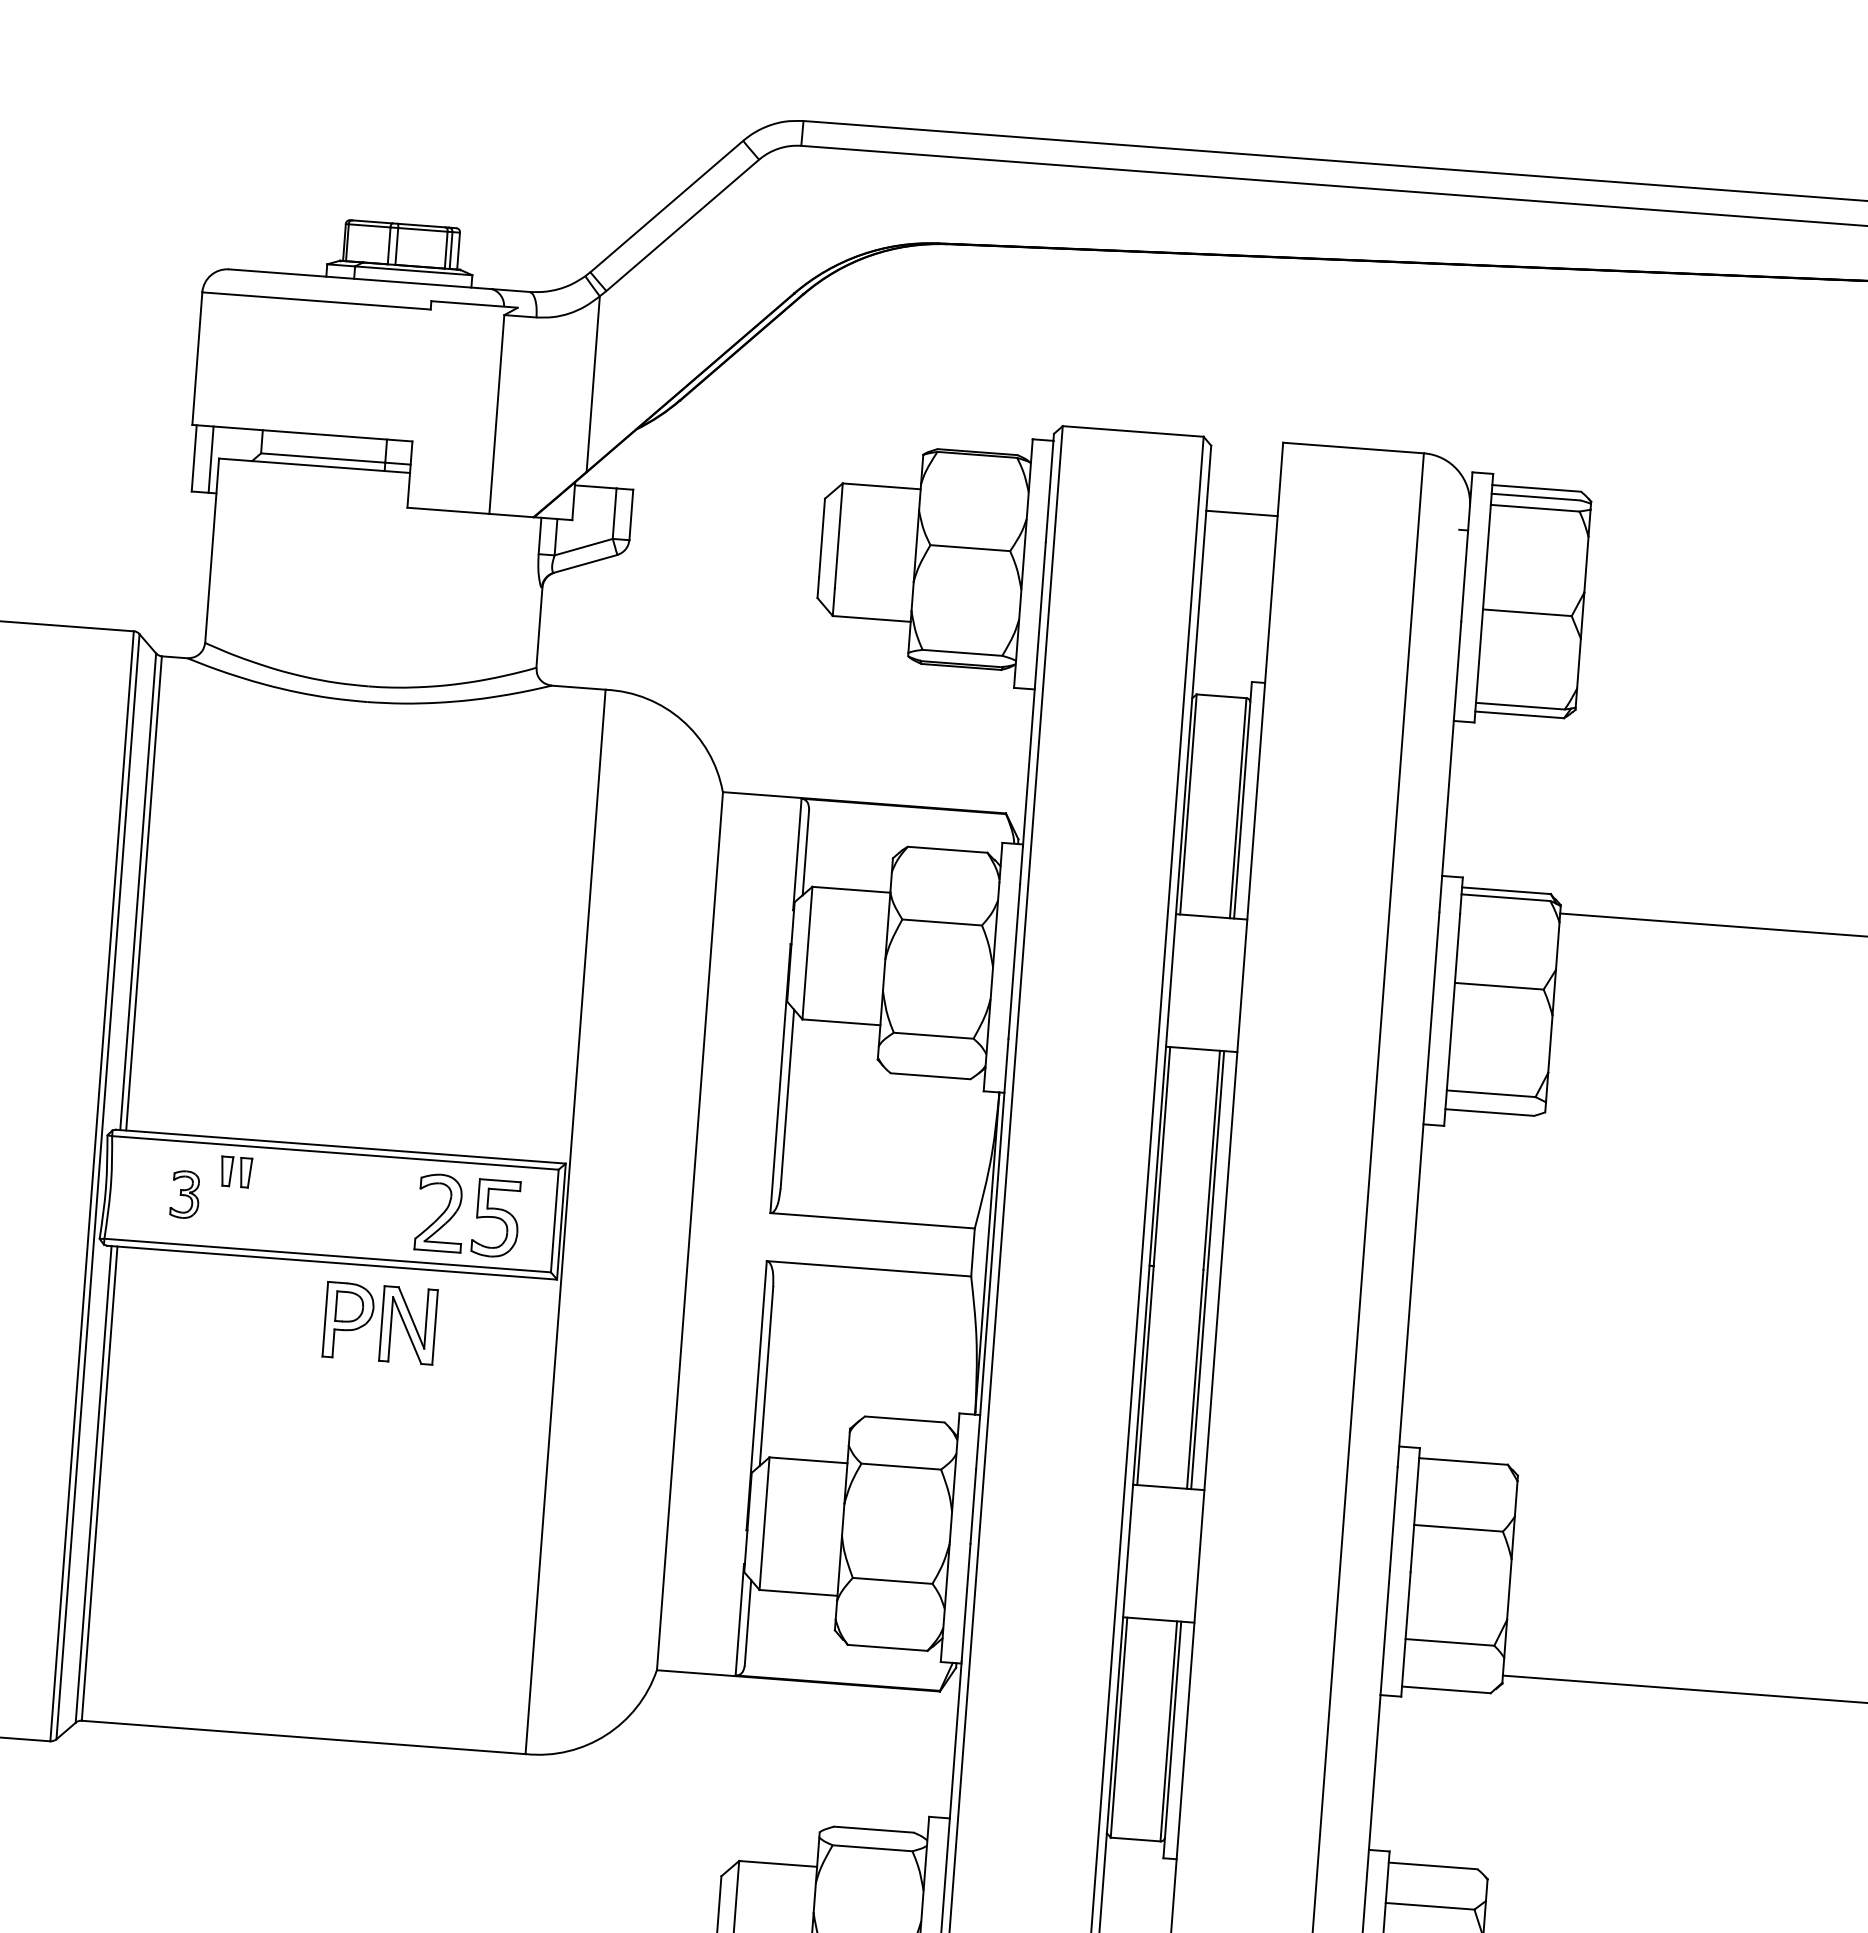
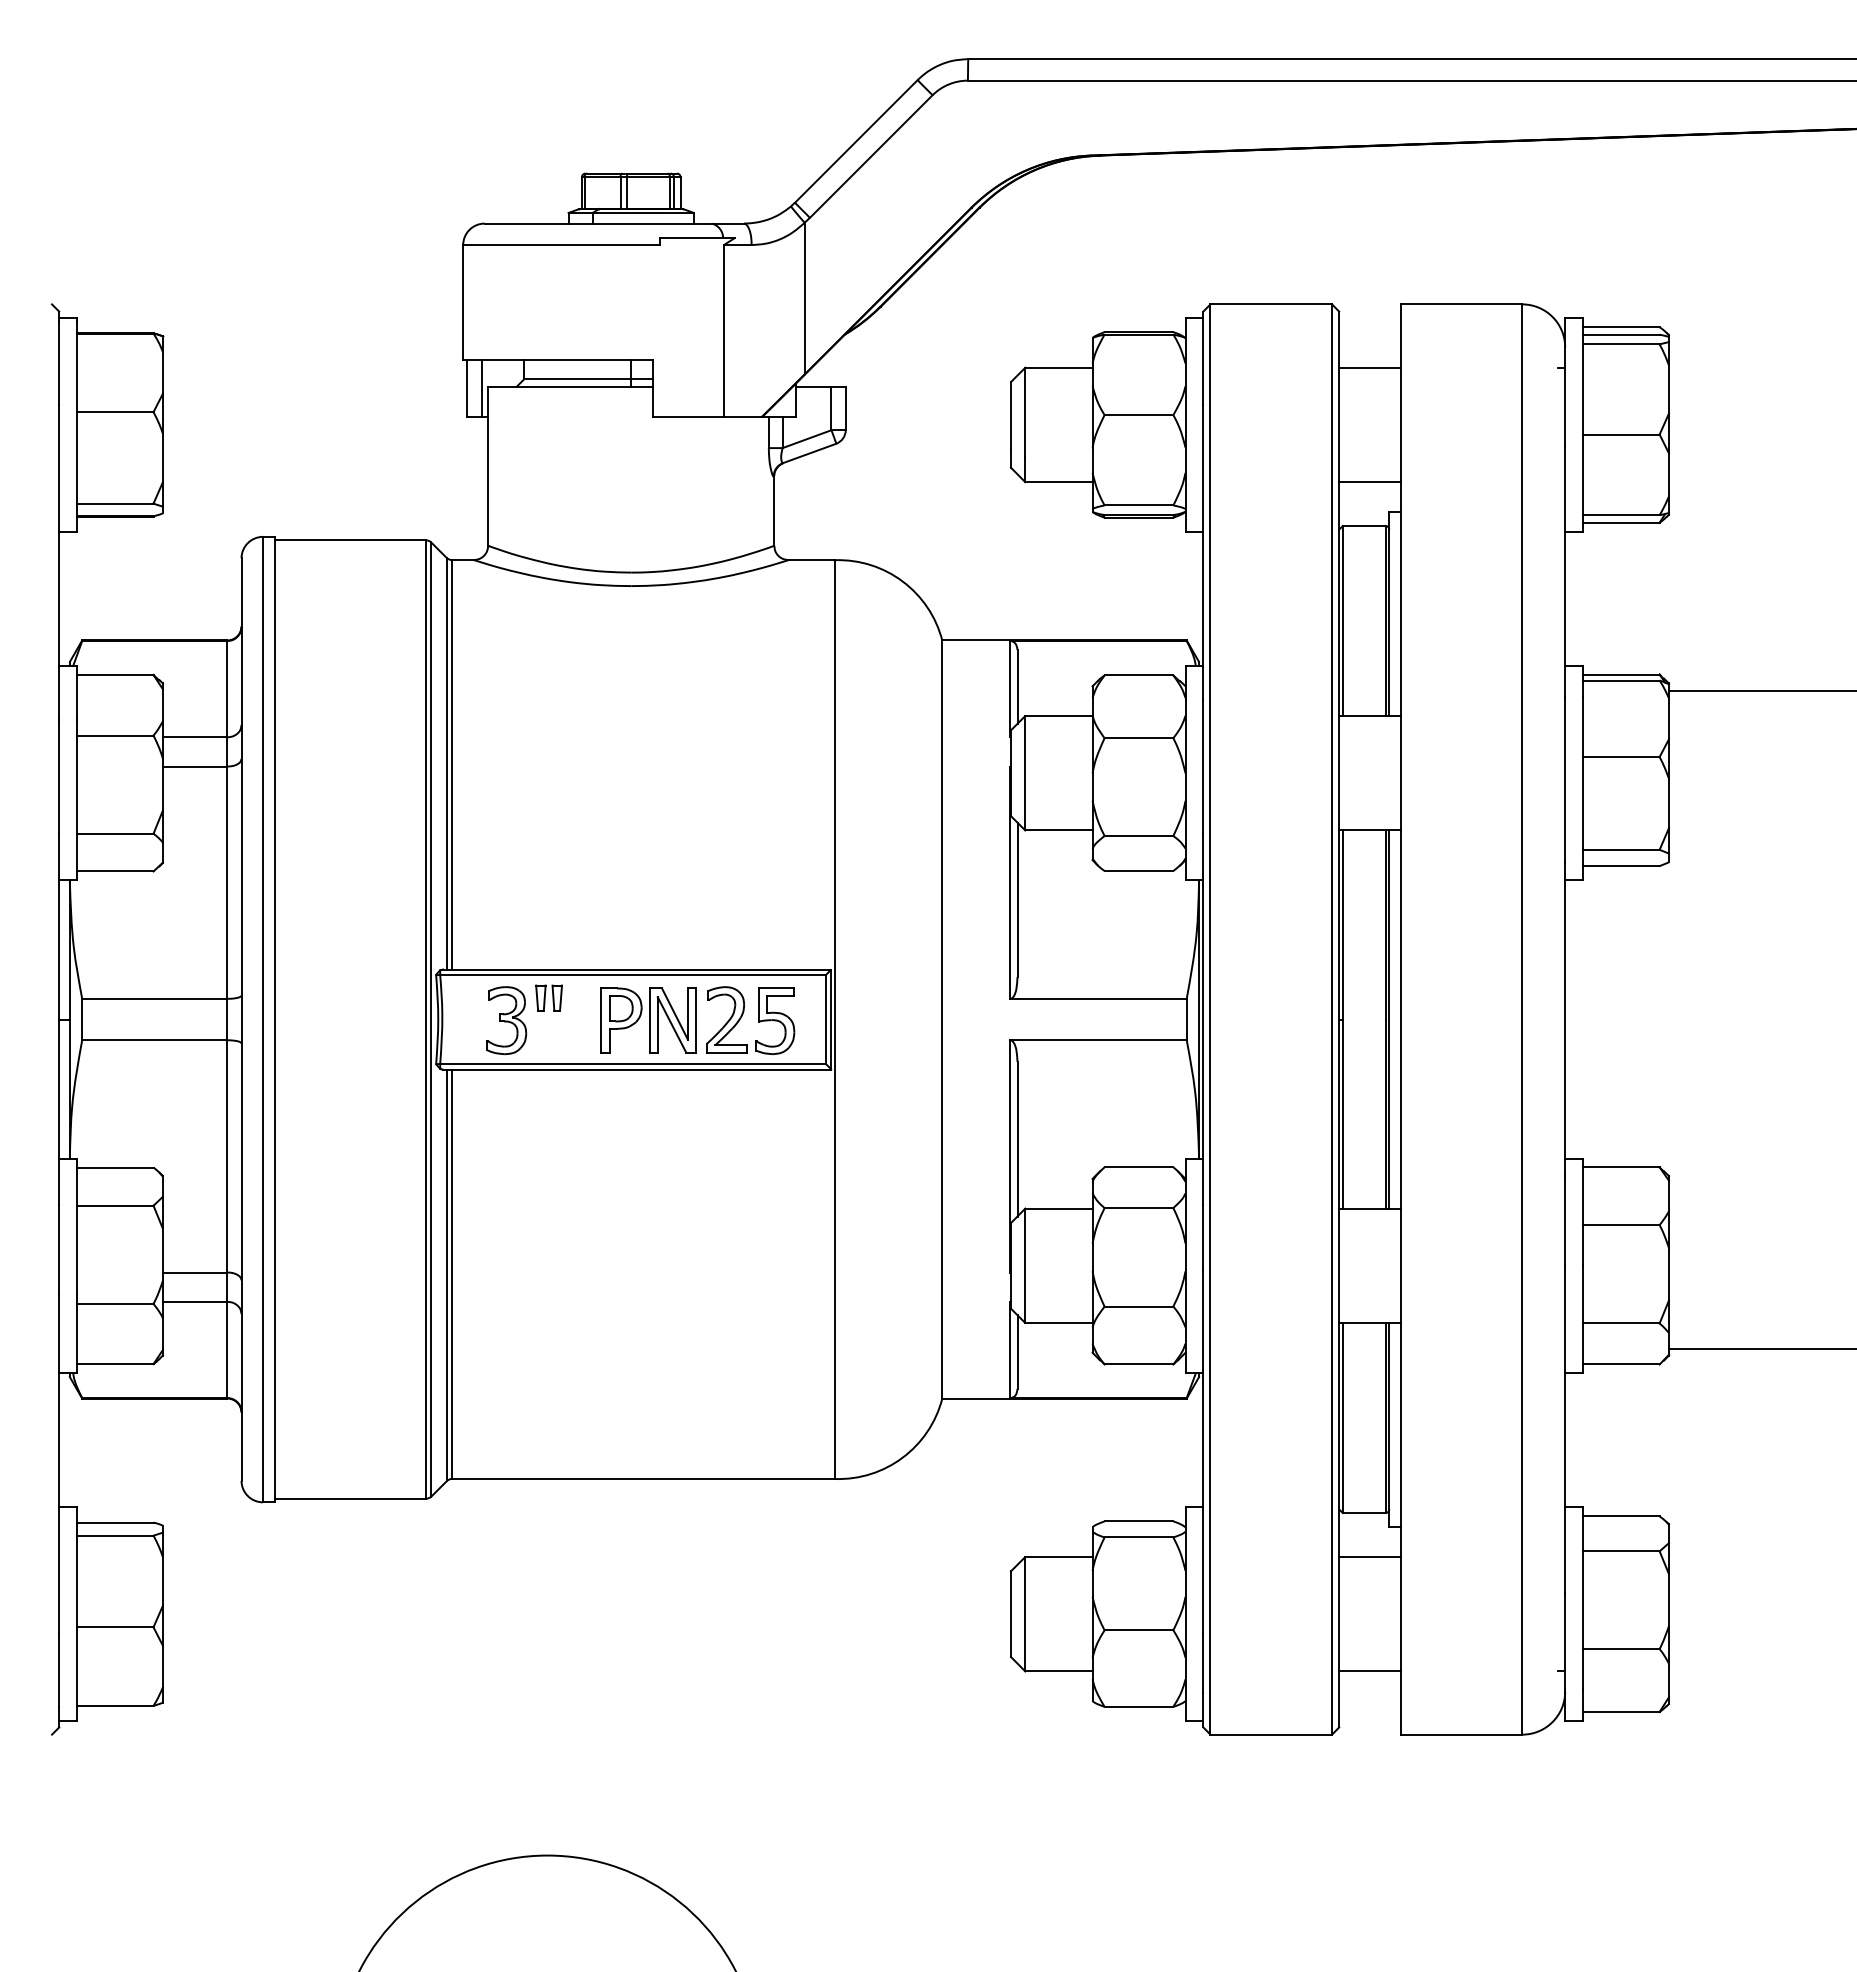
line: (1231, 646) -> (1369, 482), added
part: (184, 1194) -> (506, 1020), size x1.67
part: (380, 1323) -> (648, 1020), moved
line: (1137, 1891) -> (1369, 1557), added

